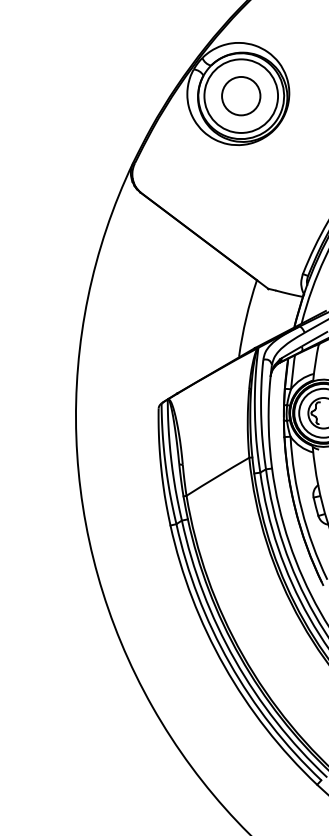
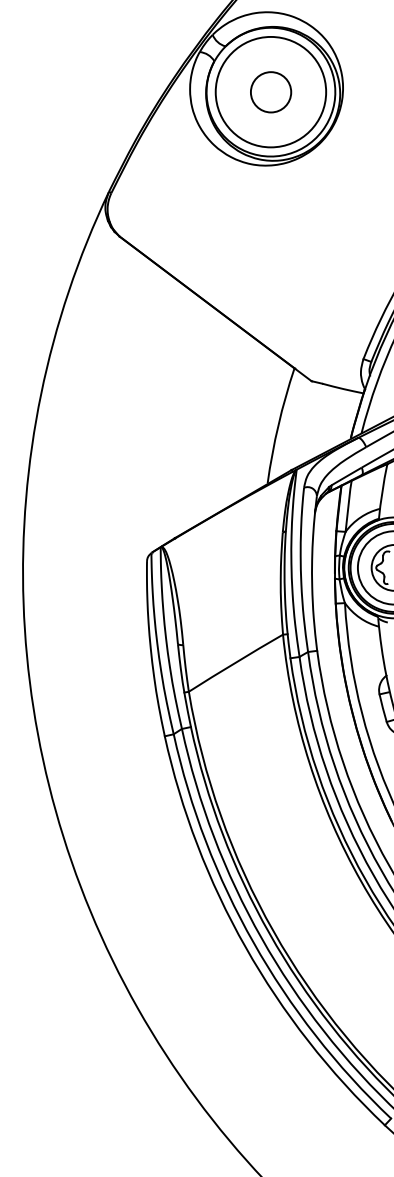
circle: (241, 96) -> (271, 92), size x0.7

